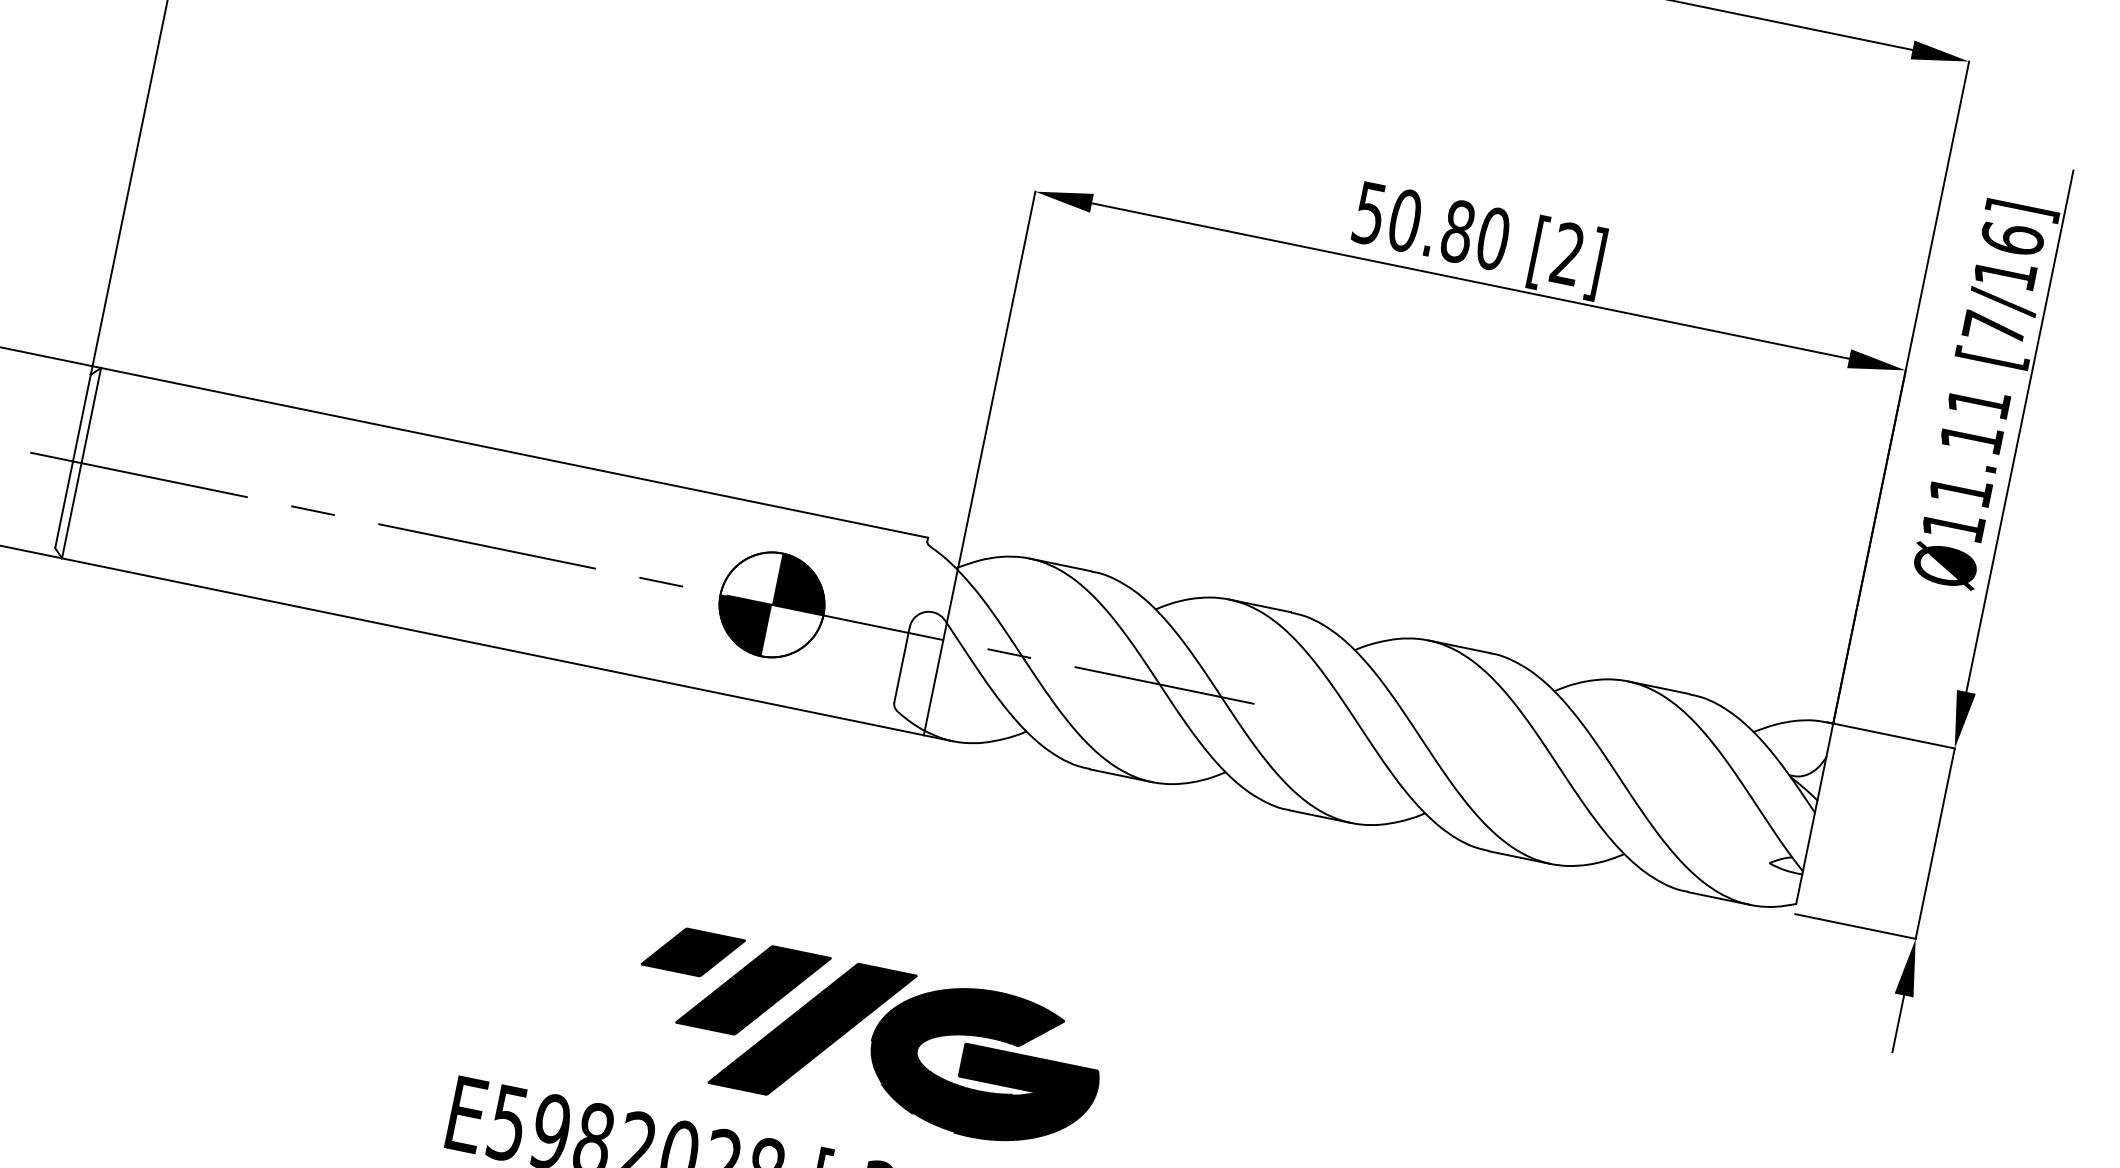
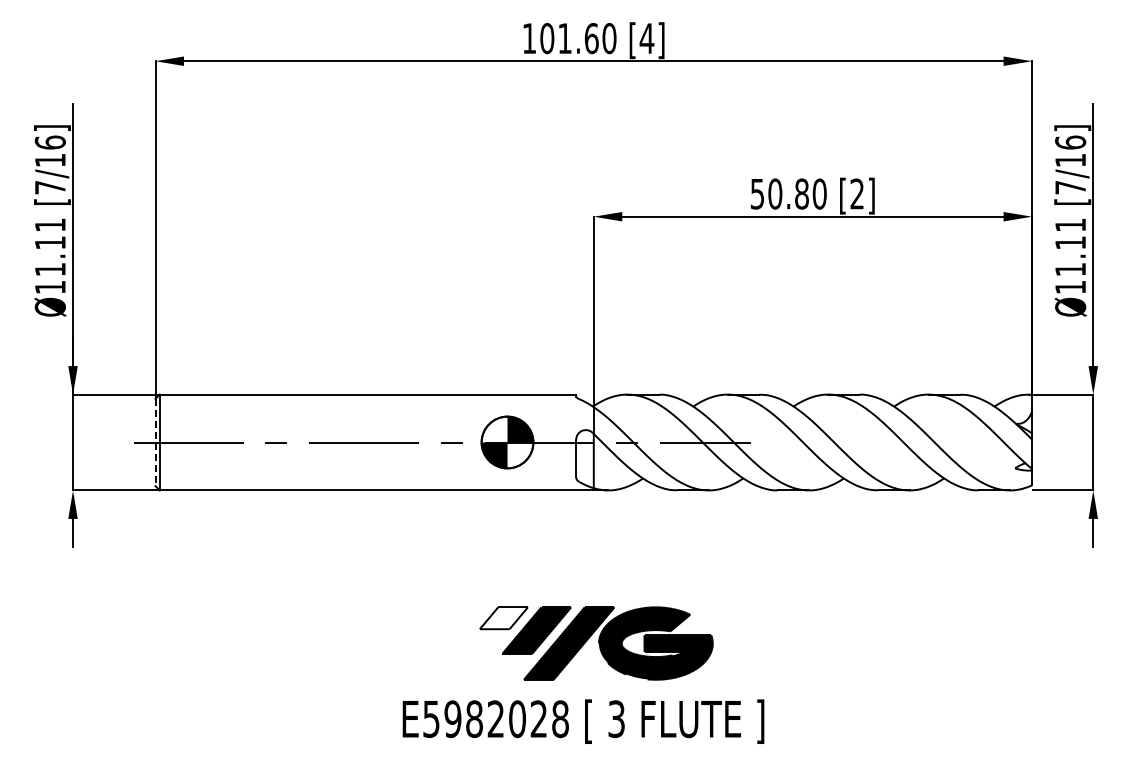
line: (72, 461) -> (155, 442), solid -> dashed
fill: (692, 952) -> (503, 618), removed

